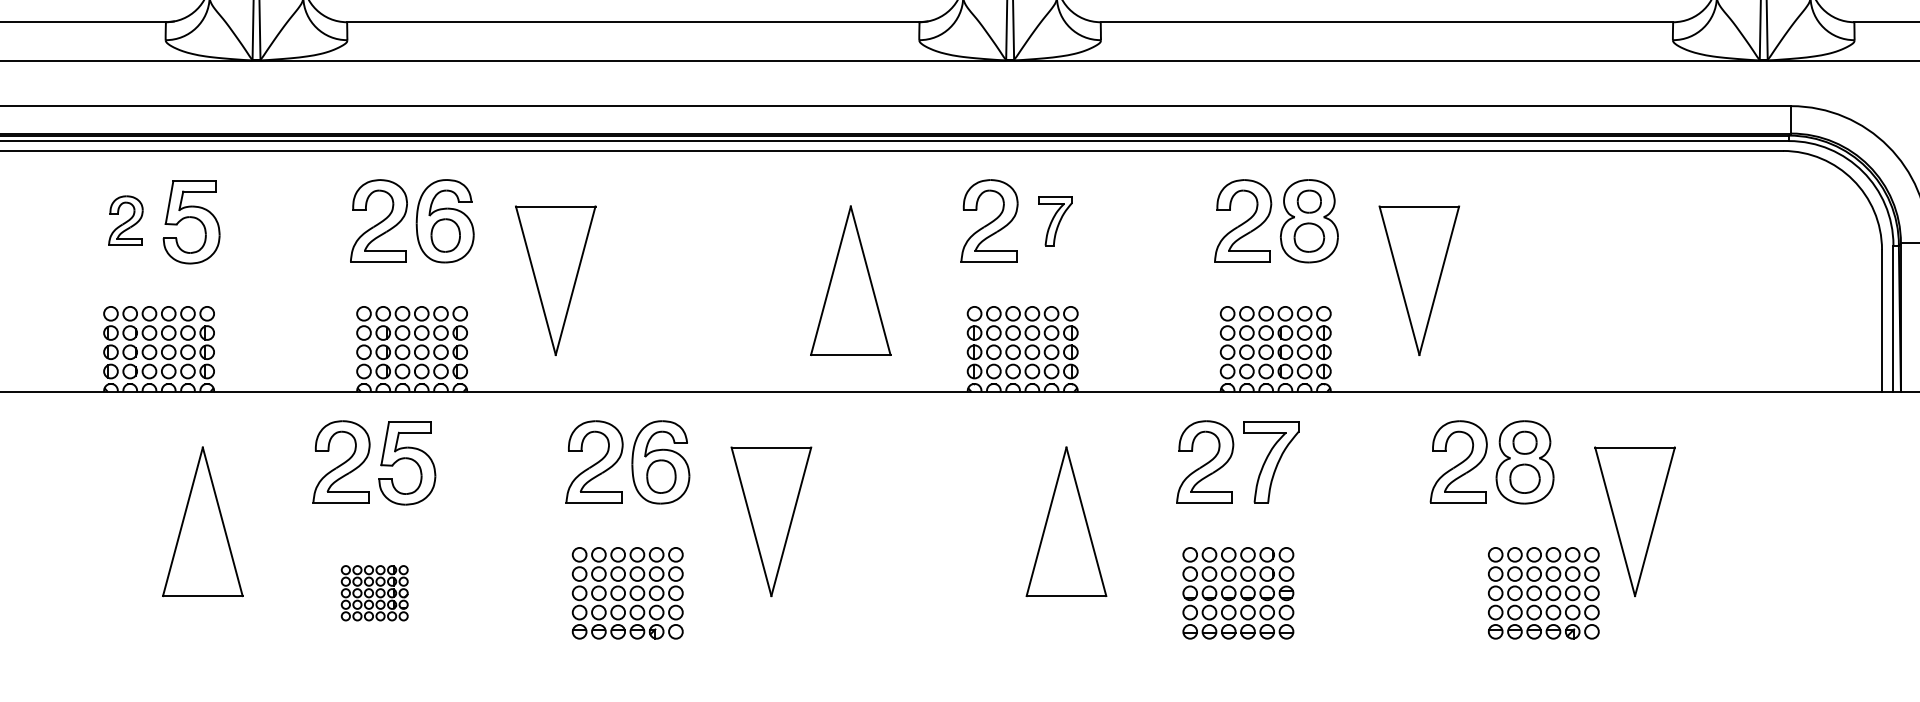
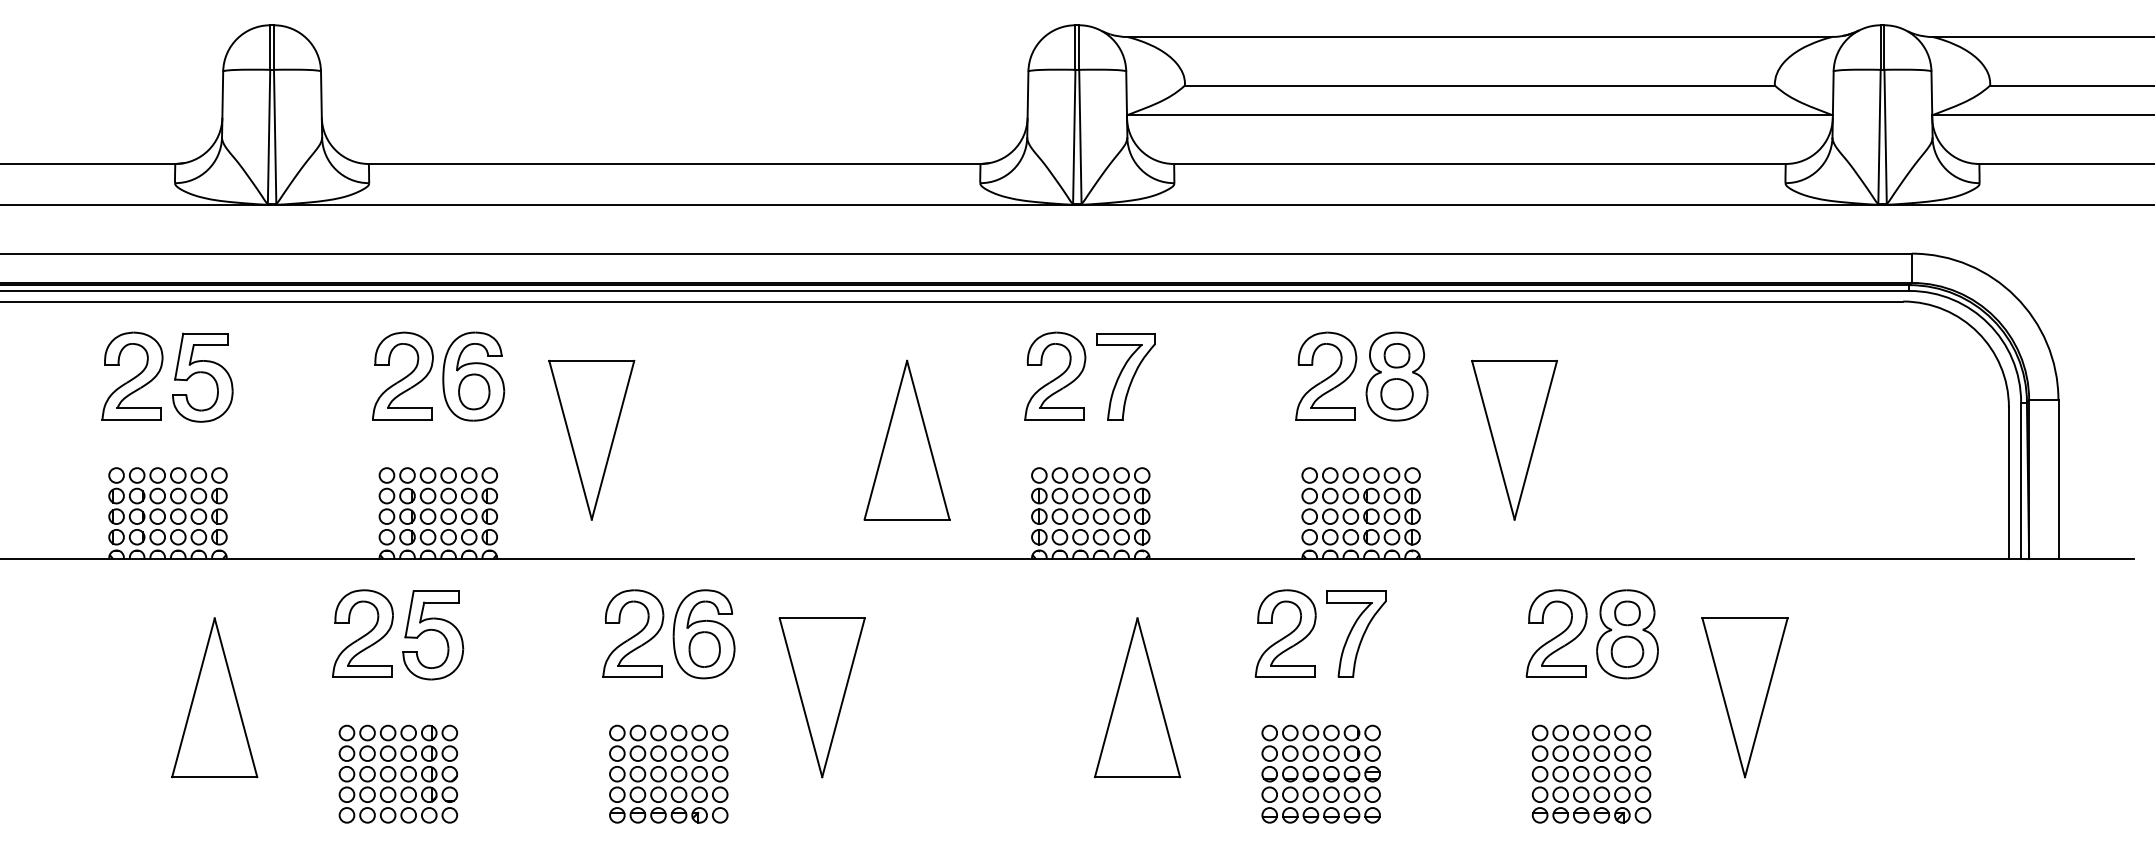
part: (125, 220) -> (132, 375), size x1.67
part: (1055, 221) -> (1125, 376), size x1.67
part: (374, 592) -> (398, 773), size x1.67
part: (1543, 592) -> (1591, 773), moved

